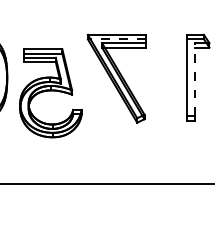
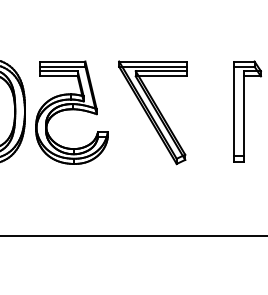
line: (116, 39) -> (152, 66), dashed -> solid
line: (195, 79) -> (244, 113), dashed -> solid
part: (50, 93) -> (71, 112), moved

